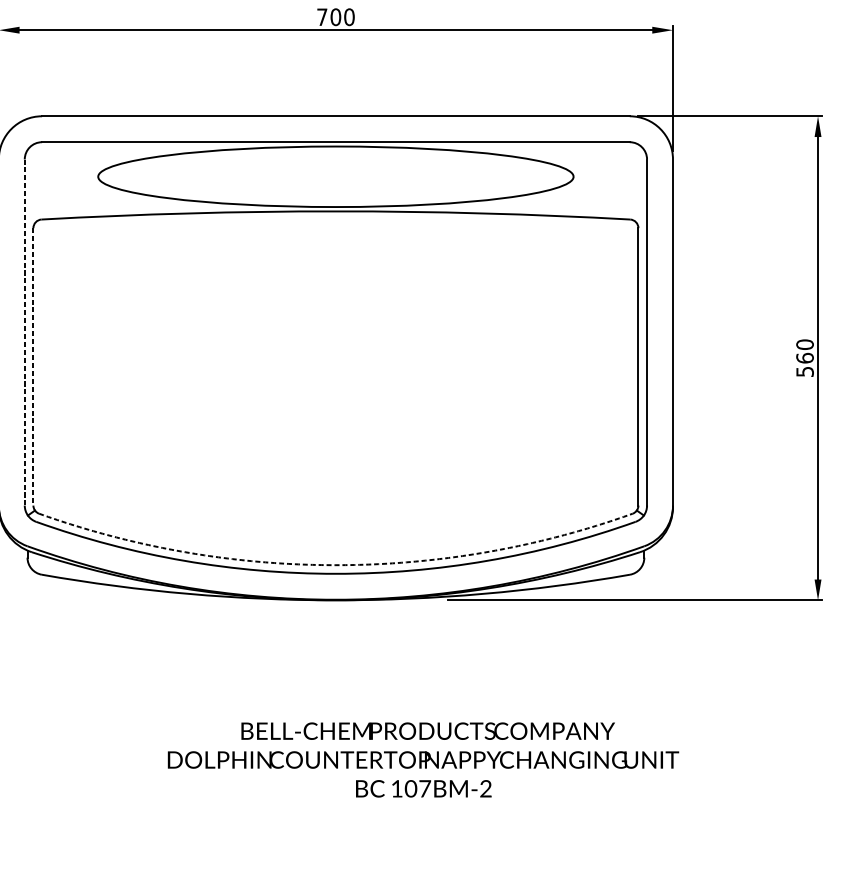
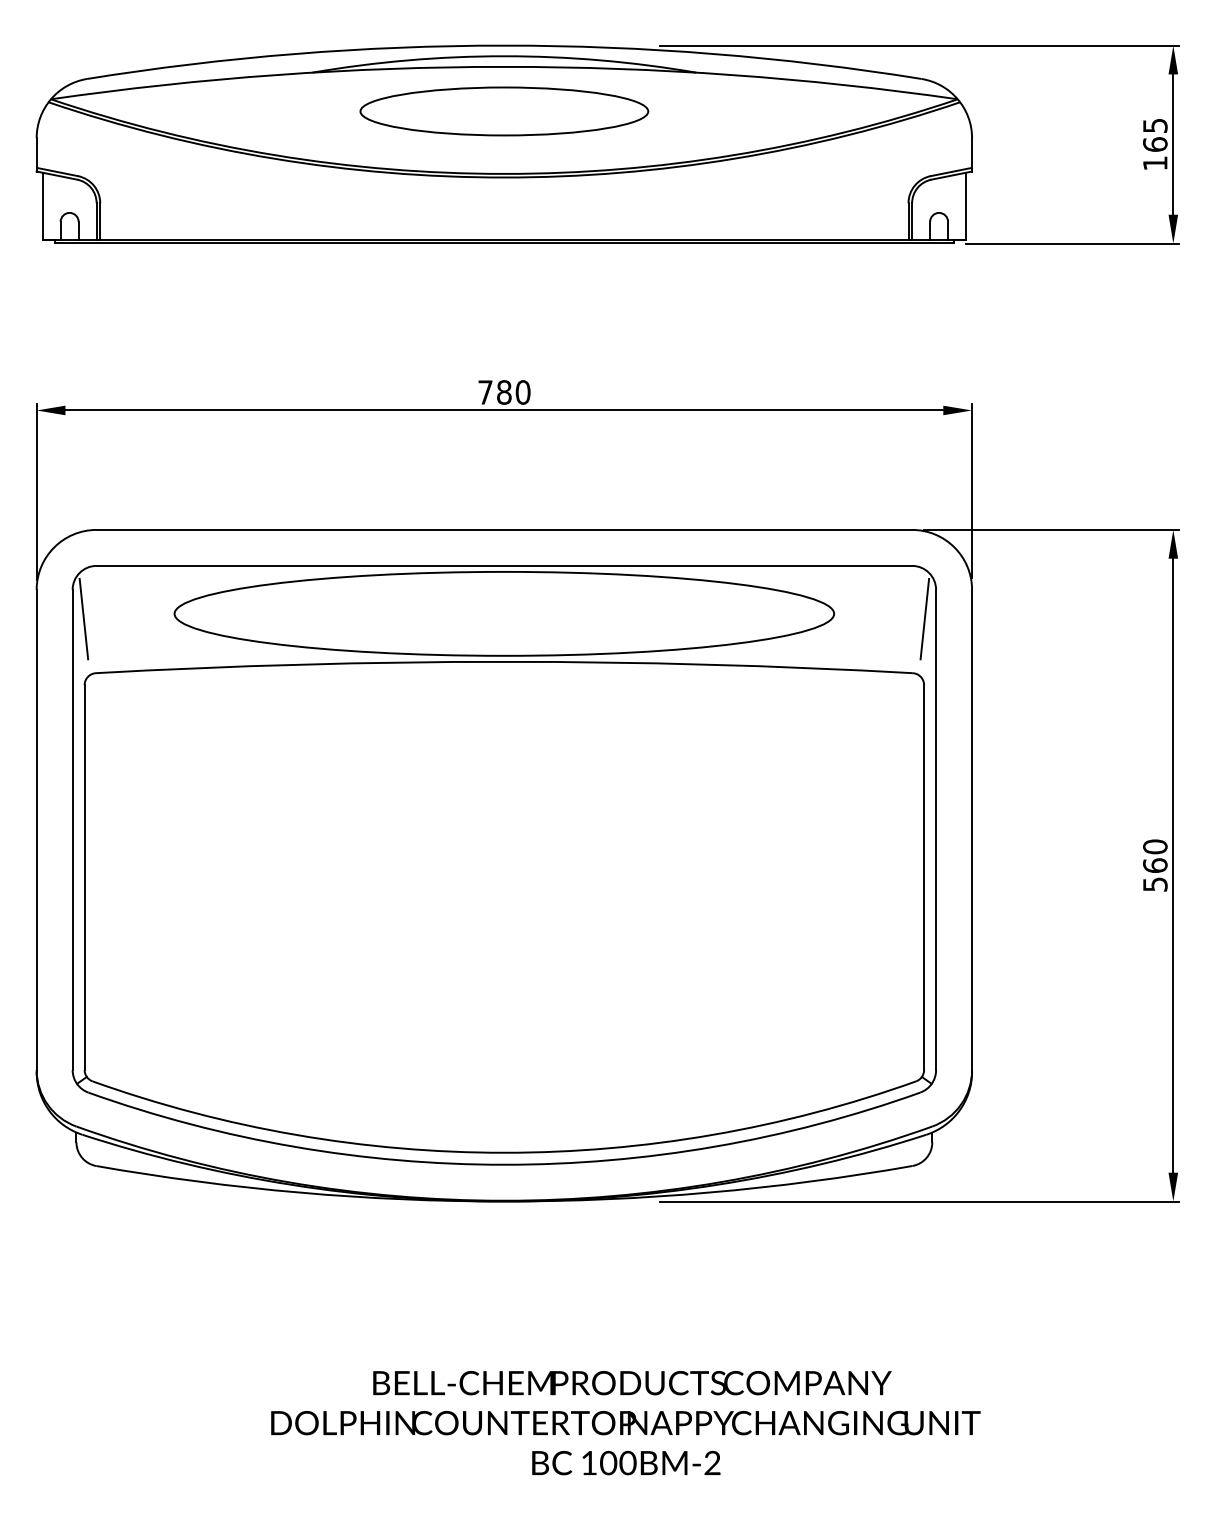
text: (336, 17) -> (504, 392), 700 -> 780
line: (32, 180) -> (83, 618), added
line: (638, 180) -> (924, 618), added
line: (24, 332) -> (72, 830), dashed -> solid
line: (33, 367) -> (84, 878), dashed -> solid
arc: (336, 564) -> (504, 1152), dashed -> solid
text: (424, 788) -> (627, 1462), 107BM-2 -> 100BM-2

